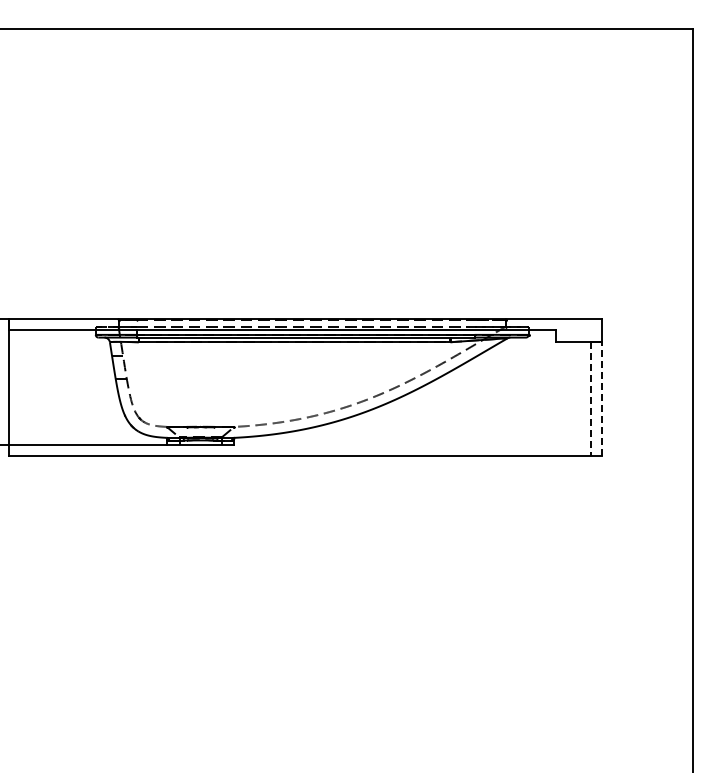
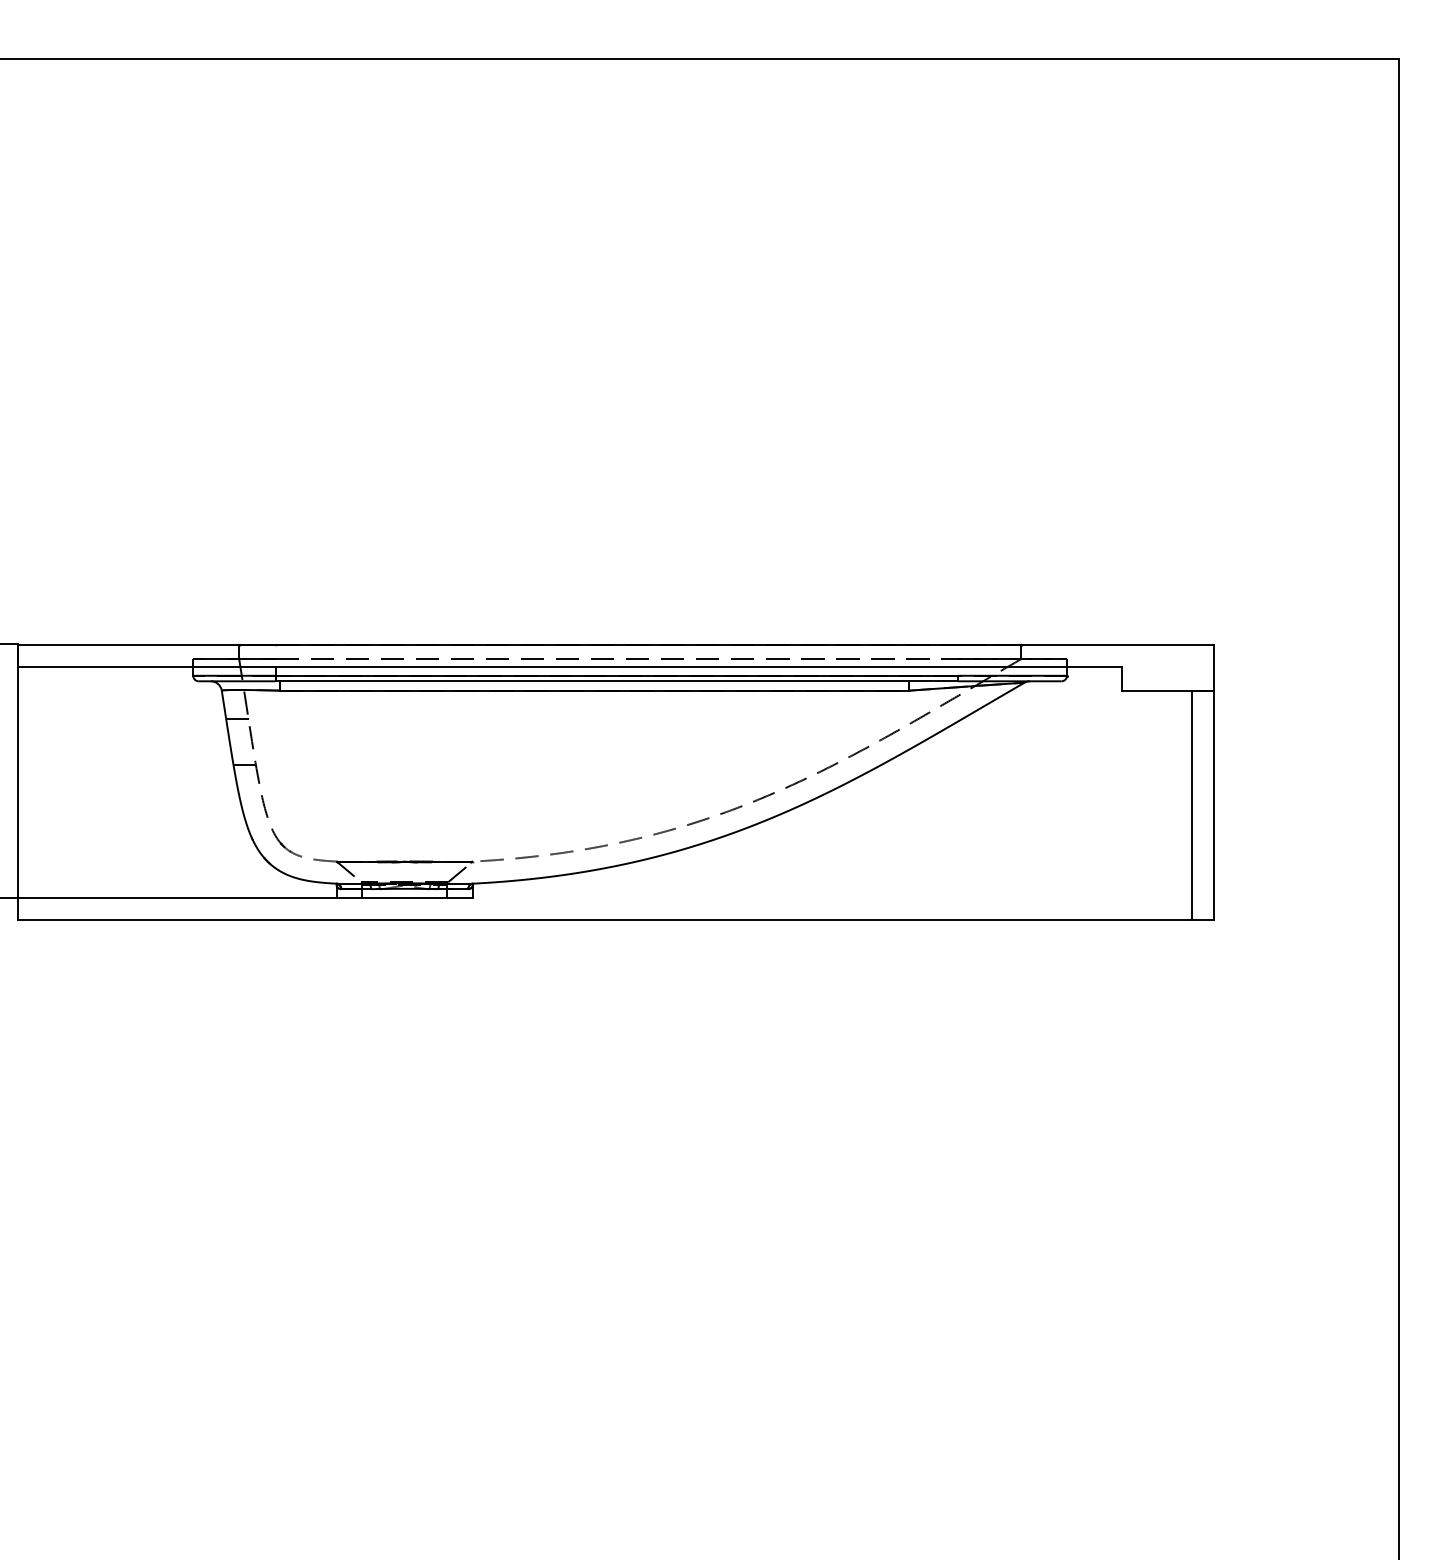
line: (590, 399) -> (1191, 806), dashed -> solid
line: (601, 399) -> (1213, 806), dashed -> solid

